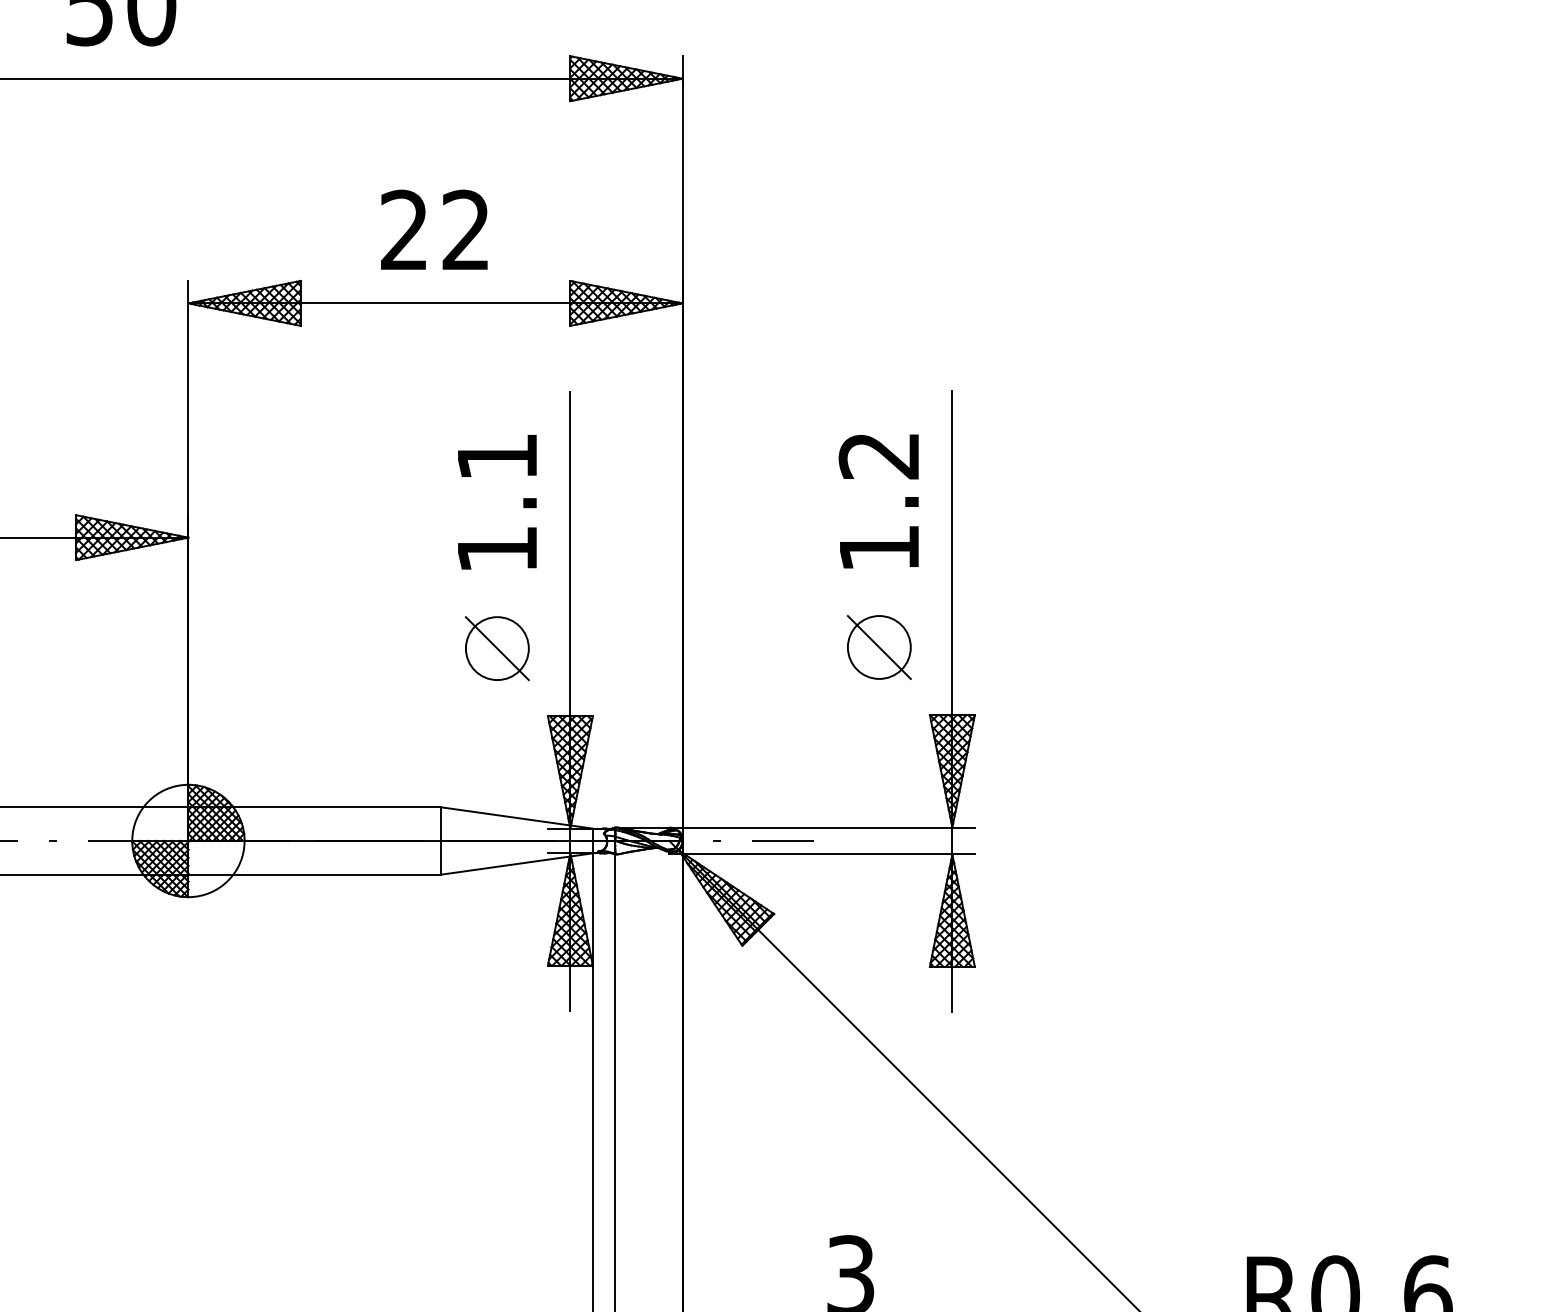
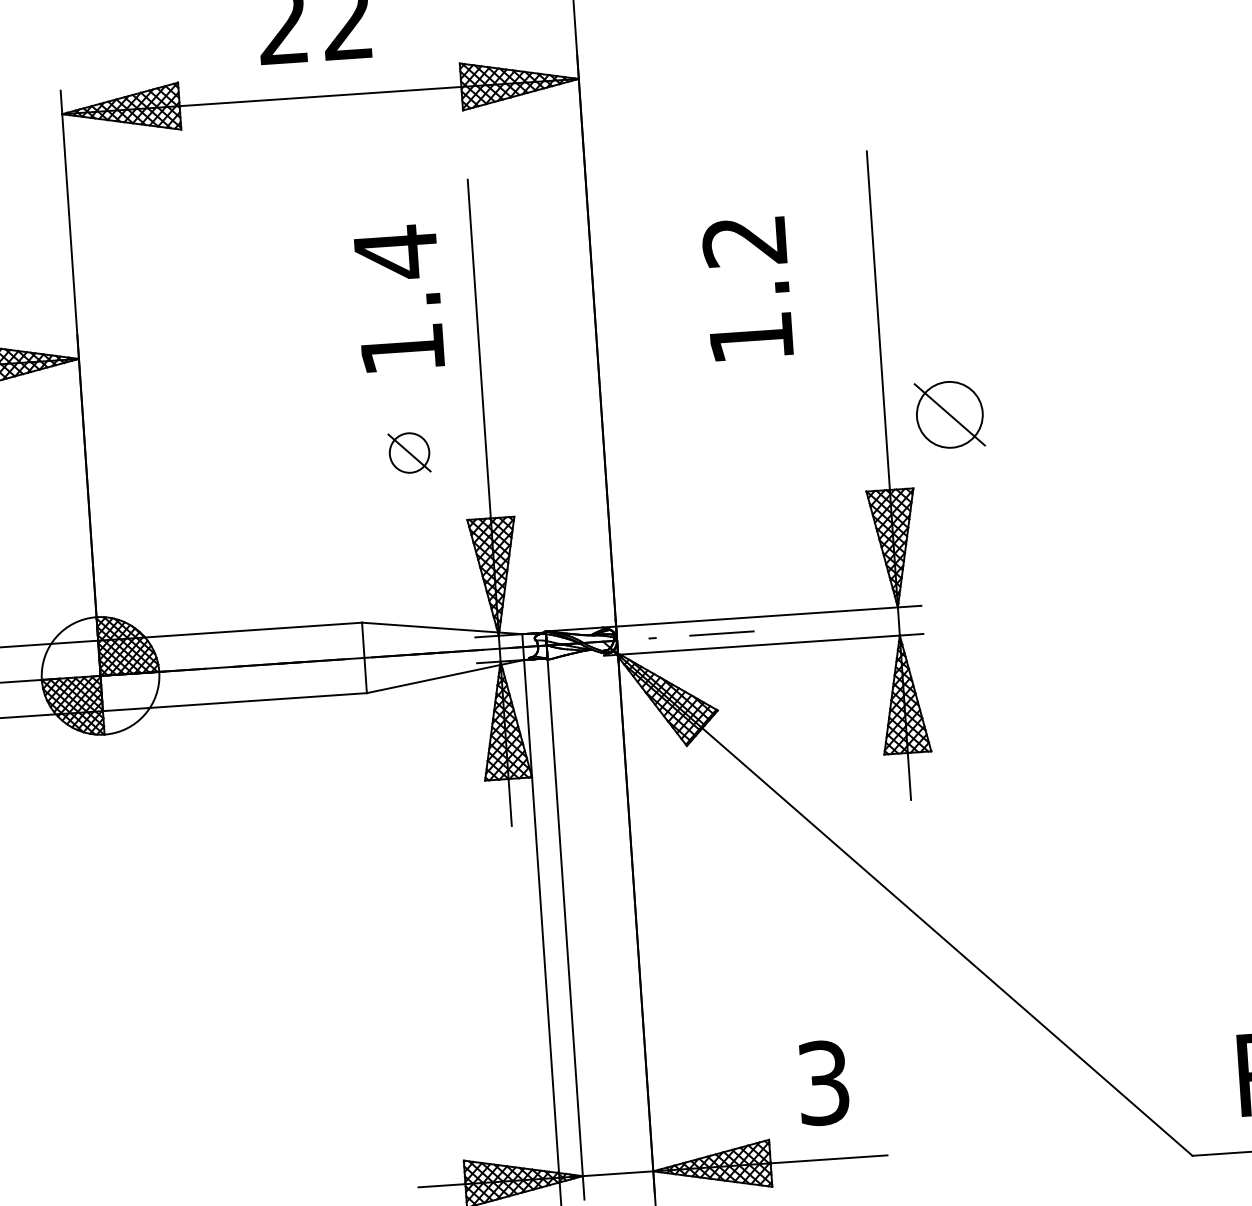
text: (497, 456) -> (396, 252), 1.1 -> 1.4
text: (878, 501) -> (747, 289), moved
part: (879, 647) -> (950, 414), moved
part: (496, 648) -> (408, 452), size x0.6

